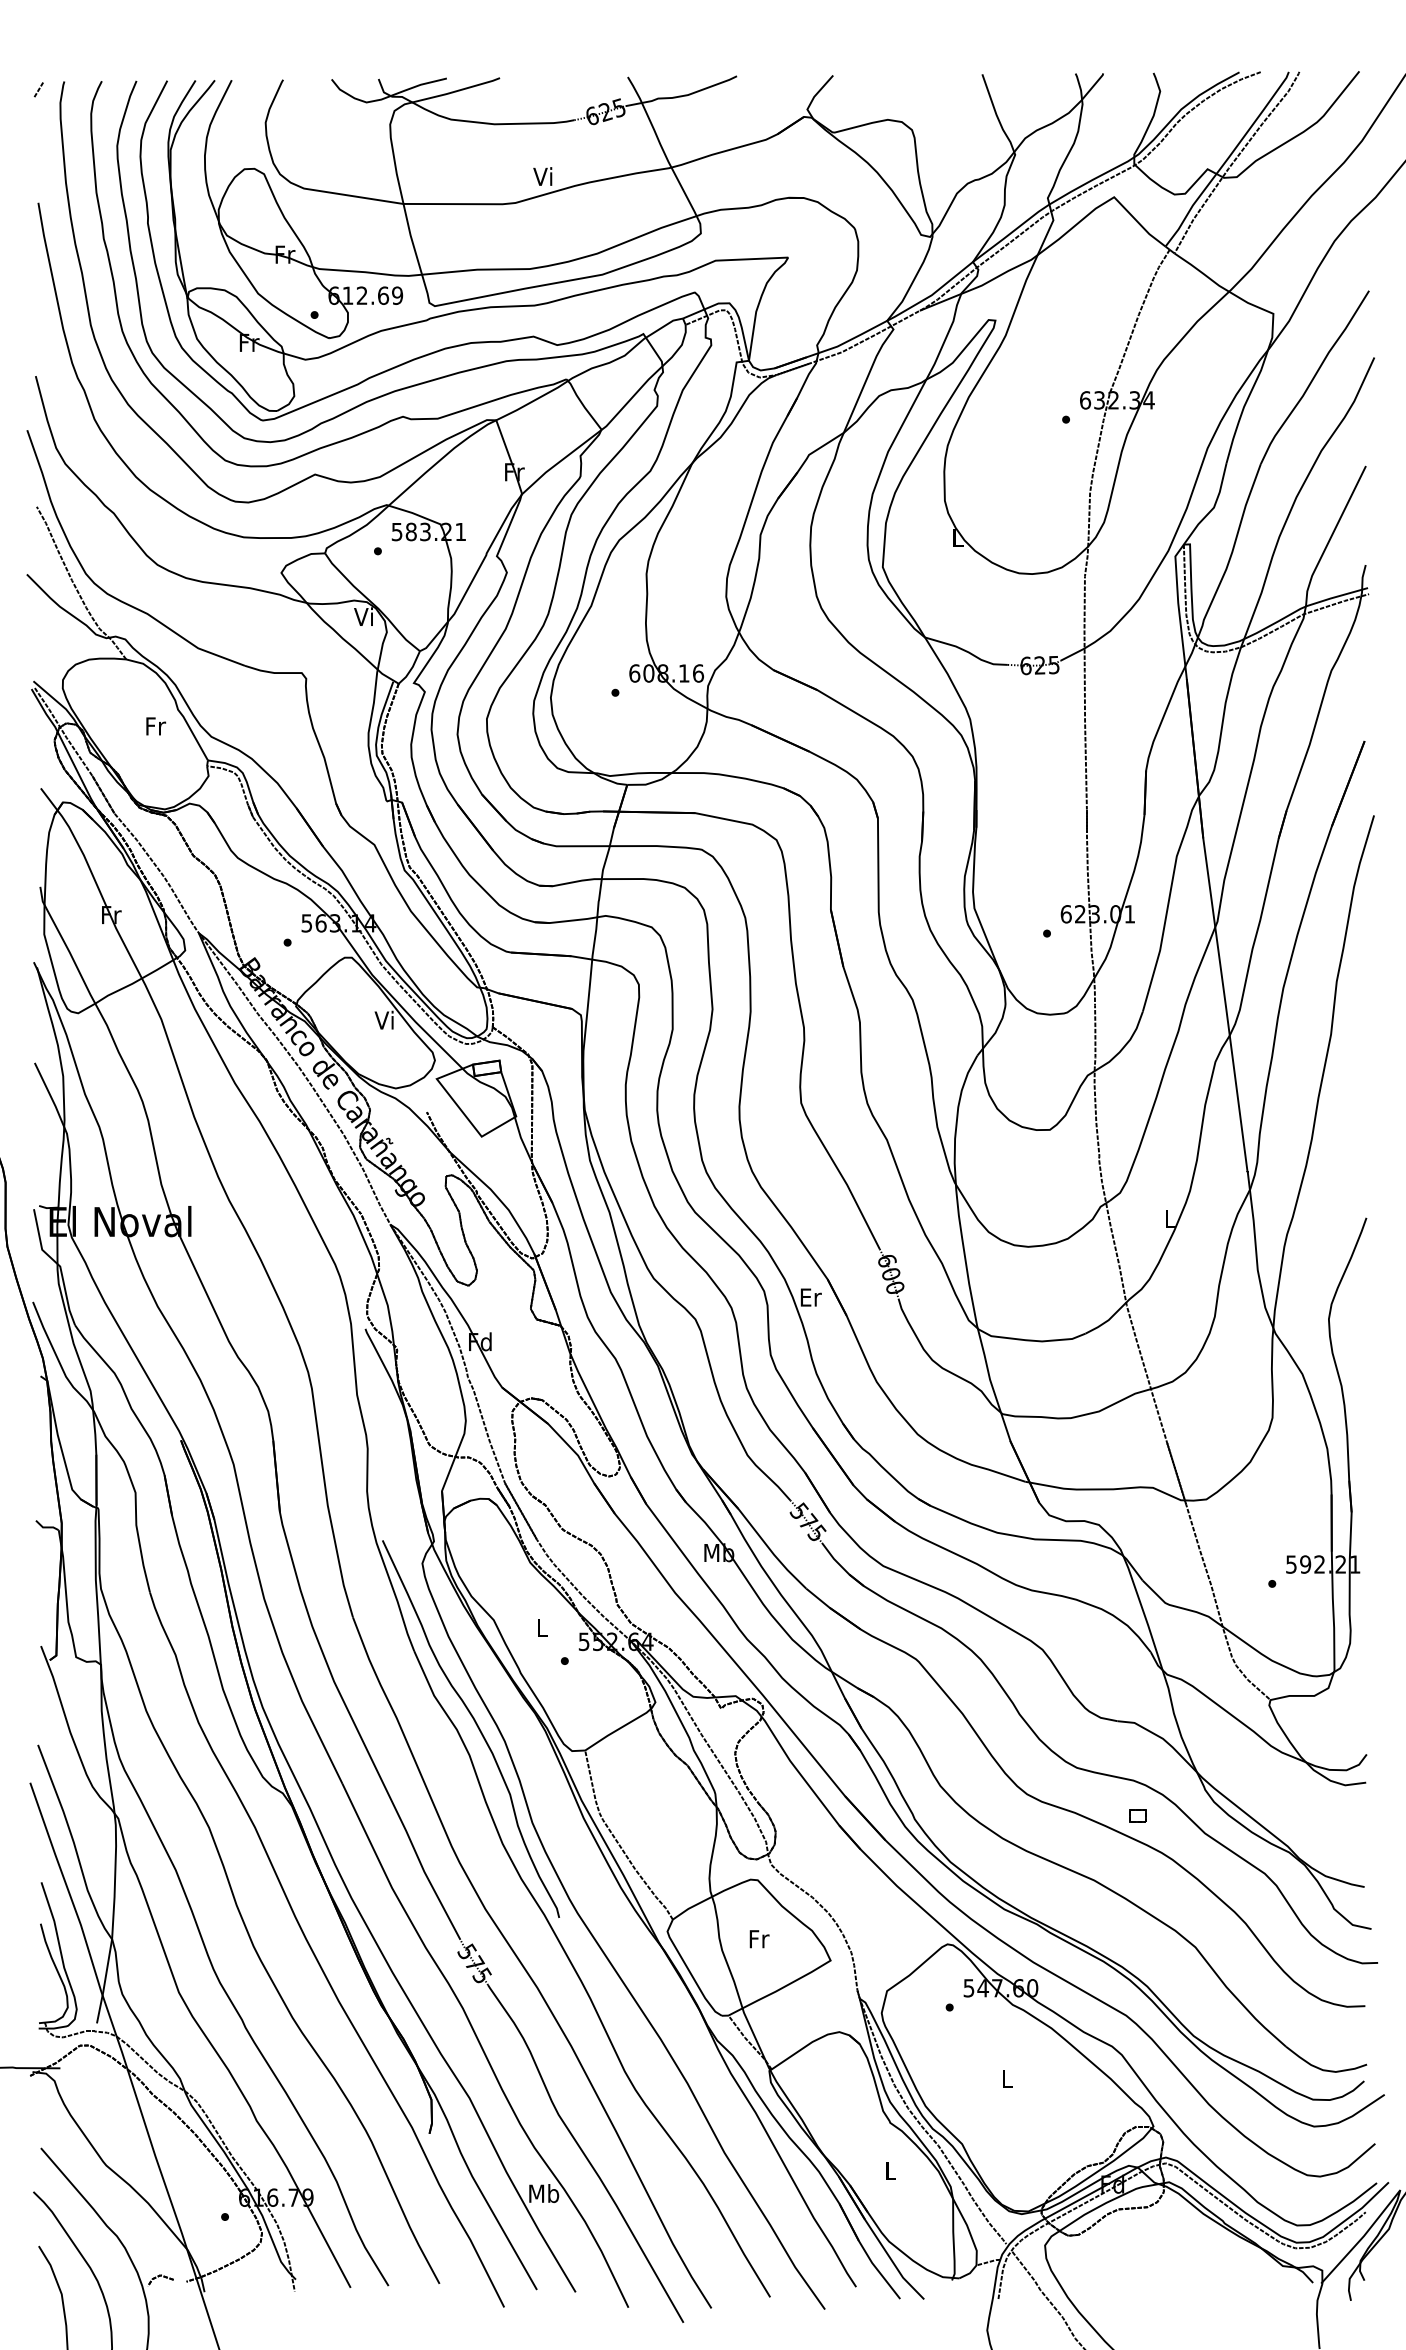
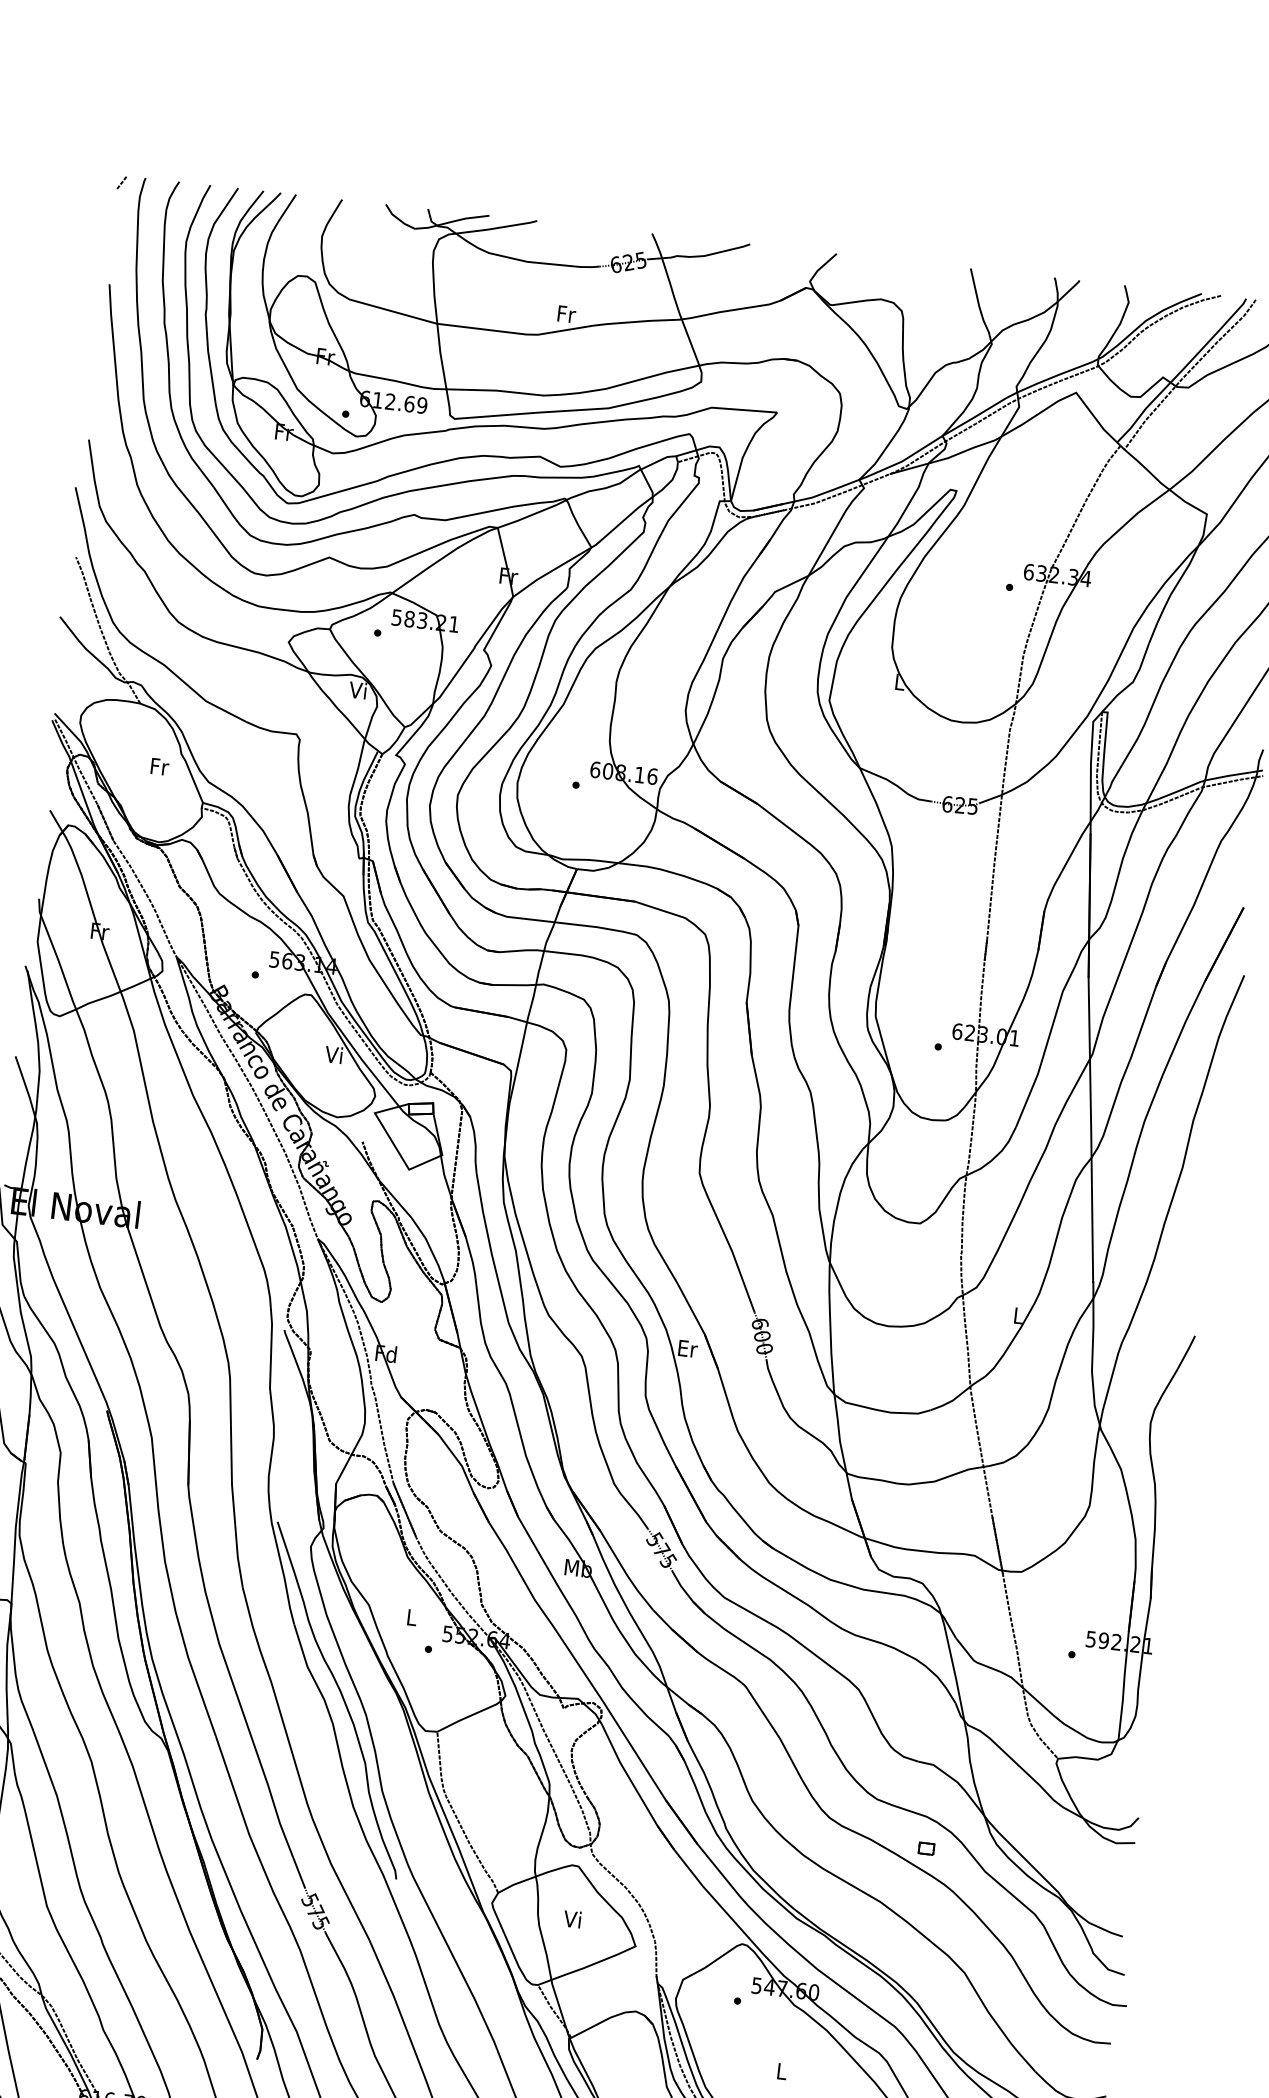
text: (543, 176) -> (565, 313), Vi -> Fr
text: (758, 1938) -> (573, 1918), Fr -> Vi

